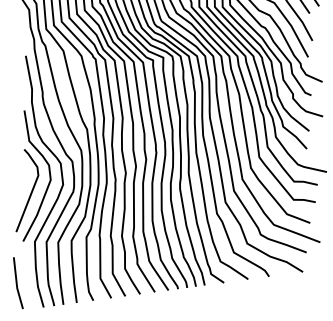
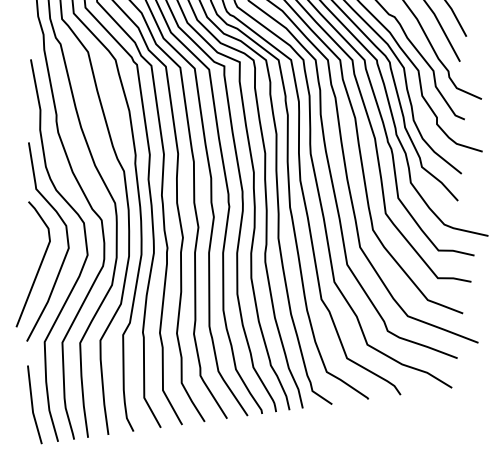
line: (17, 283) -> (33, 405), moved

